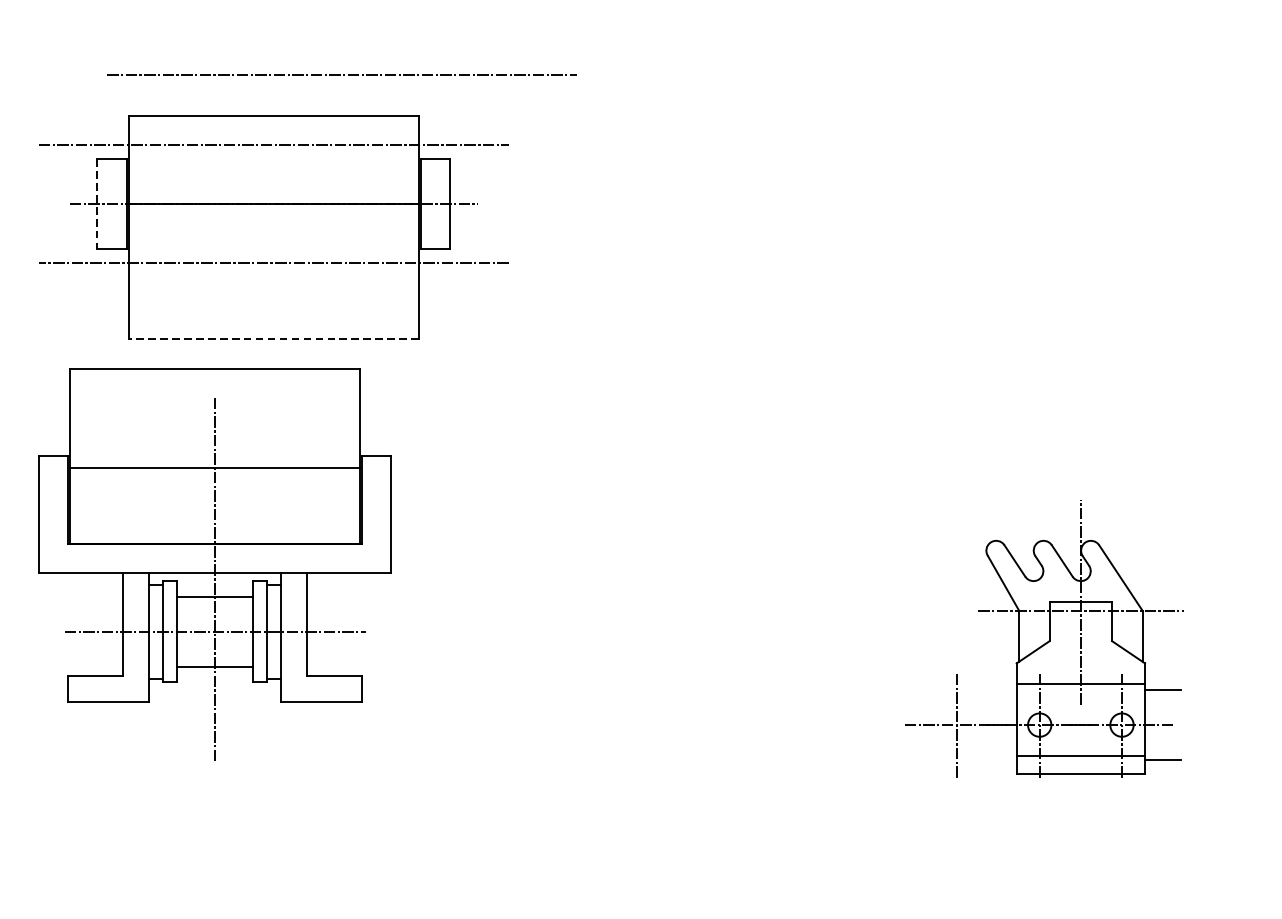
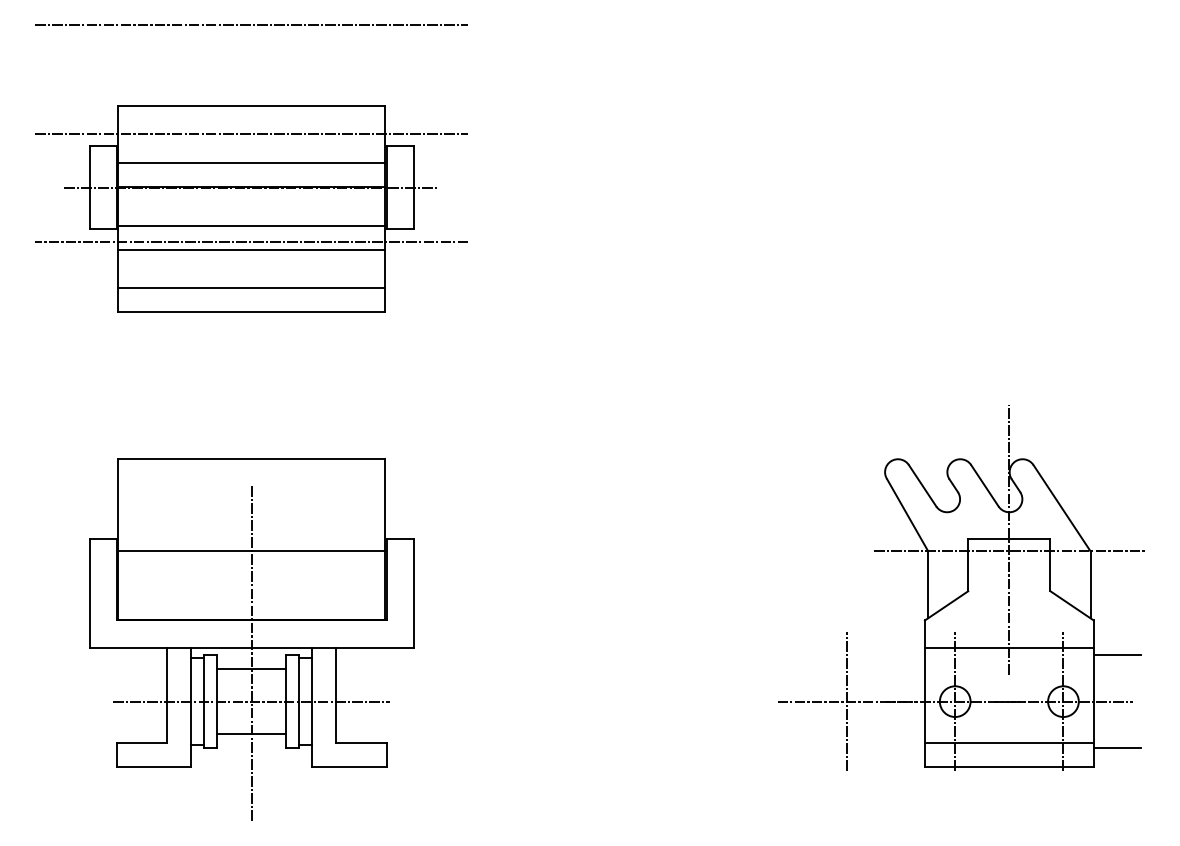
line: (340, 74) -> (250, 24), moved
line: (273, 177) -> (251, 163), added
line: (97, 204) -> (89, 188), dashed -> solid
line: (273, 244) -> (251, 225), added
line: (273, 271) -> (251, 249), added
line: (273, 313) -> (251, 288), added
line: (273, 338) -> (251, 311), dashed -> solid
part: (214, 564) -> (251, 639), moved
part: (1044, 638) -> (961, 587), size x1.43

